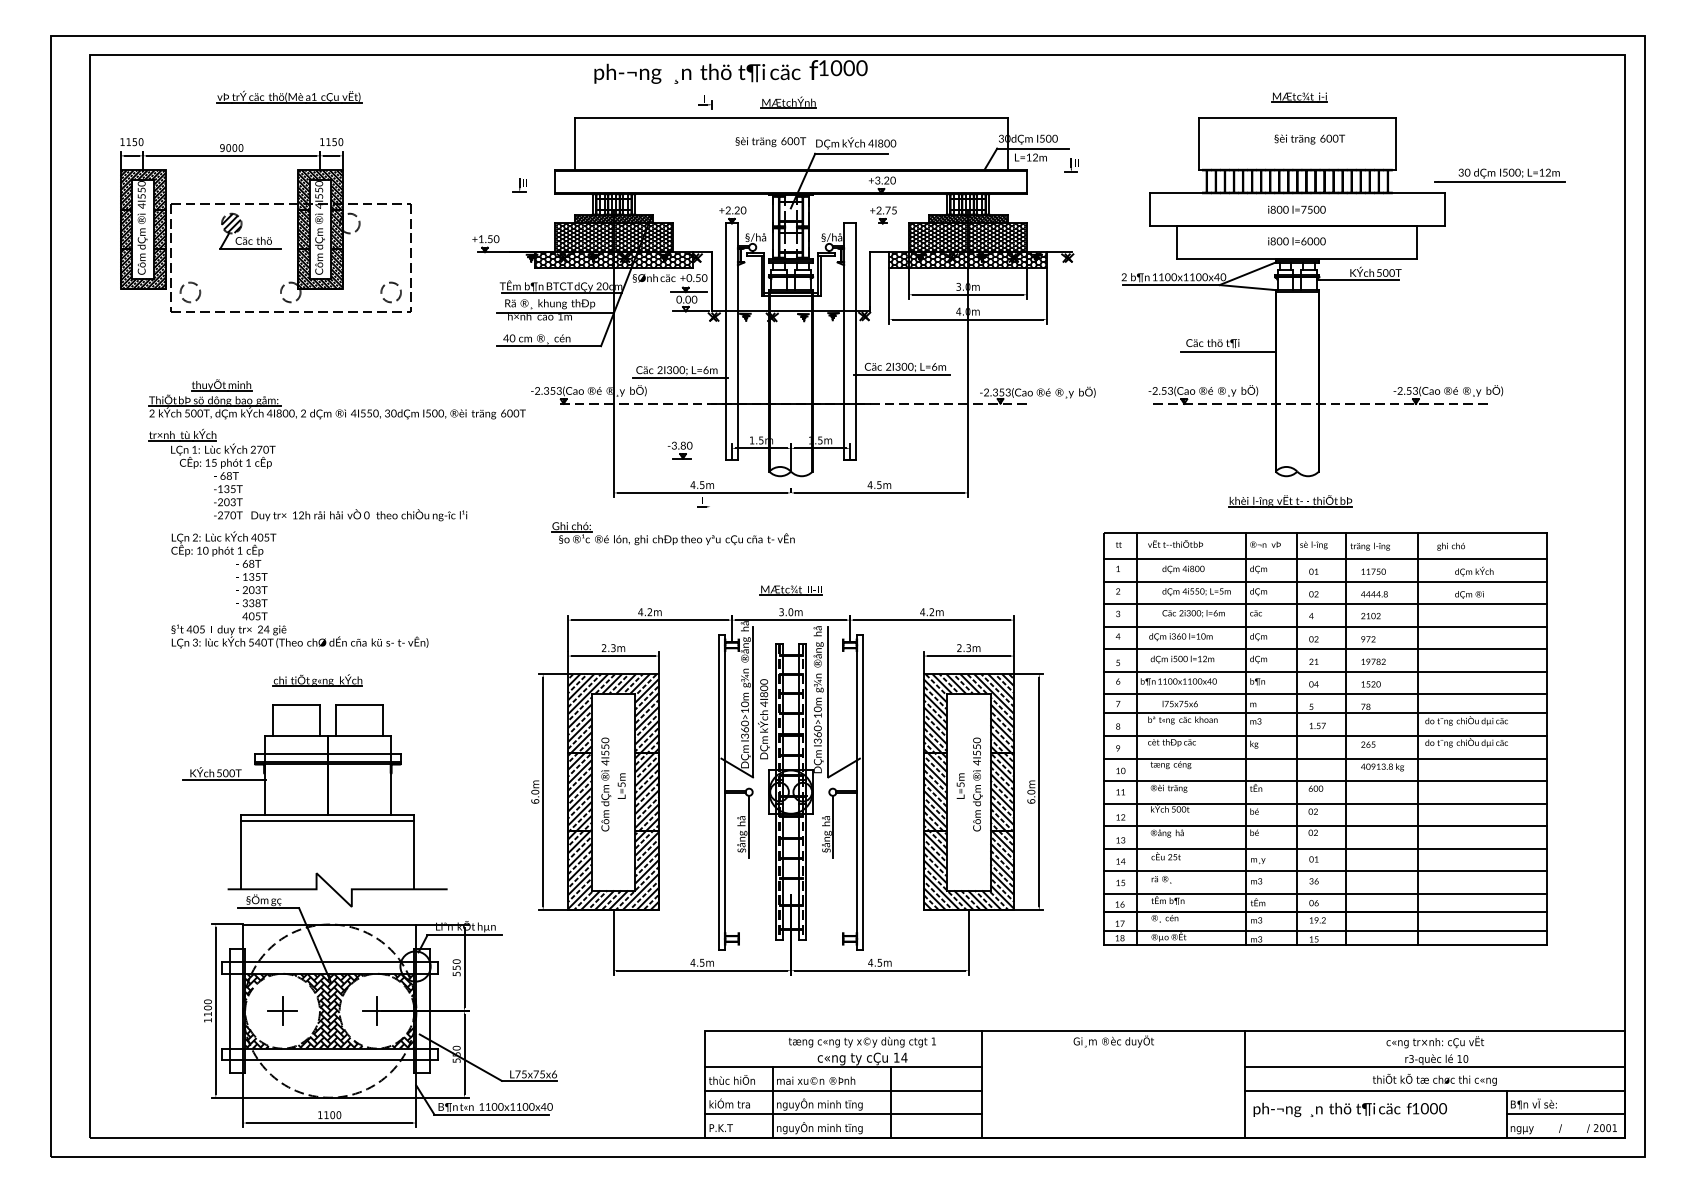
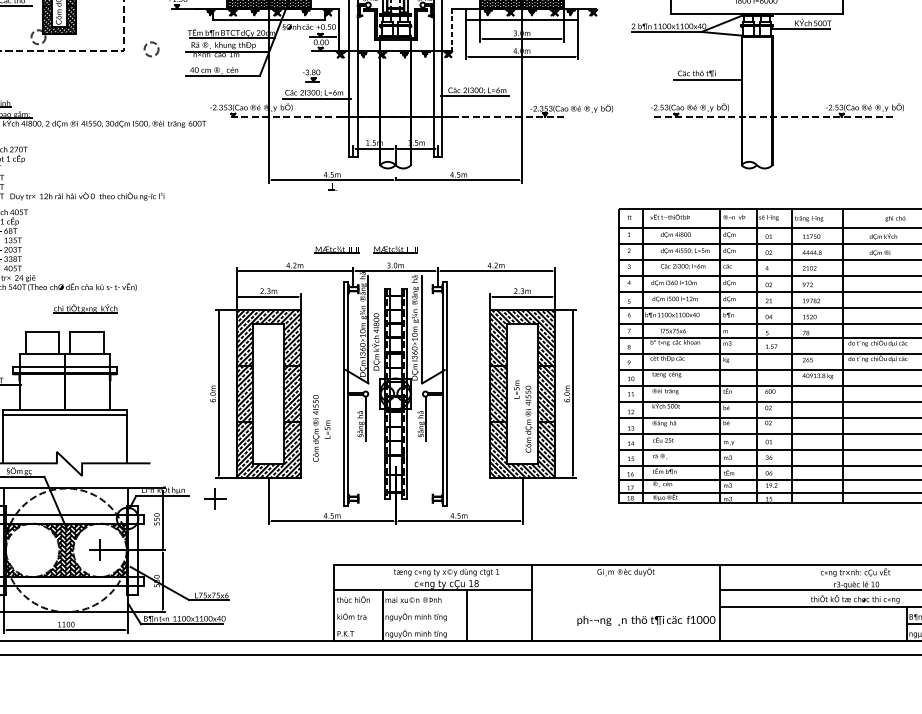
hatch: (613, 260) -> (268, 14), removed
hatch: (967, 260) -> (521, 14), removed
line: (870, 281) -> (452, 29), solid -> dashed
circle: (390, 292) -> (151, 49), moved
part: (679, 450) -> (311, 75), moved
part: (1290, 501) -> (752, 186), removed
part: (672, 533) -> (311, 209), removed
text: (1450, 546) -> (894, 218), moved
part: (708, 590) -> (336, 250), added
part: (317, 680) -> (85, 308), moved
text: (613, 784) -> (321, 428), moved
text: (977, 784) -> (528, 419), moved
part: (282, 1010) -> (215, 498), moved
text: (904, 1057) -> (476, 583), 14 -> 18
line: (843, 1090) -> (433, 606), removed
text: (1349, 1109) -> (645, 620), moved
line: (843, 1114) -> (433, 624), removed

